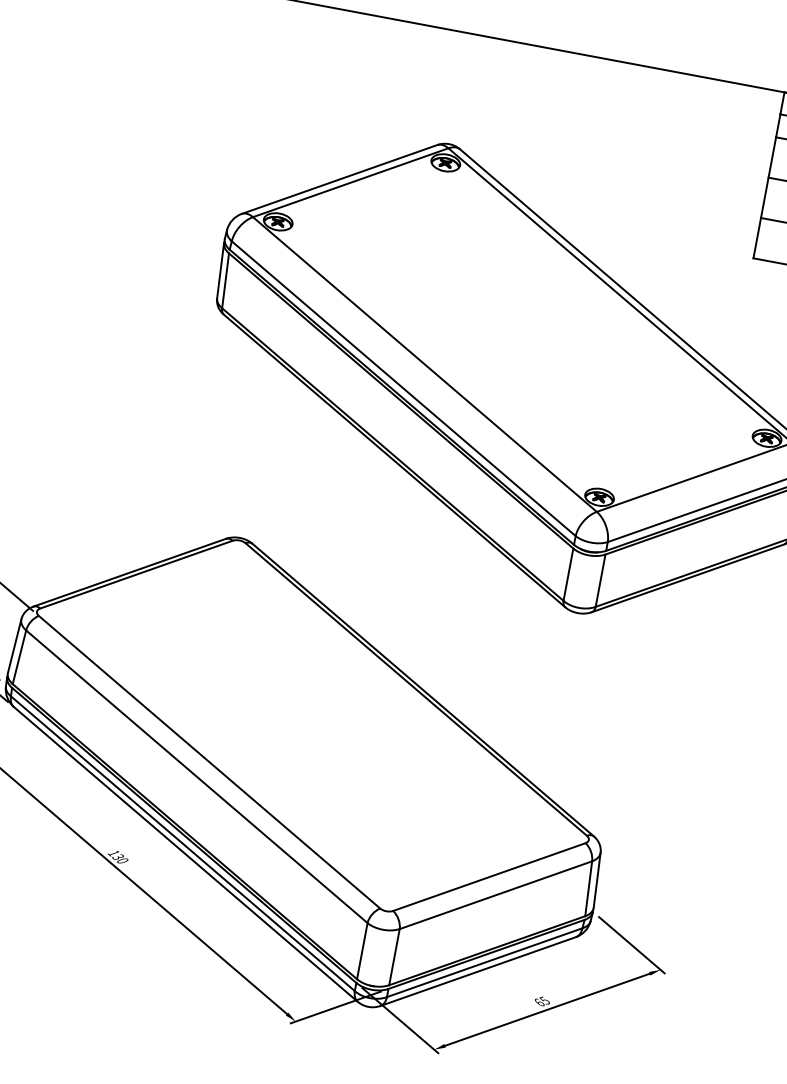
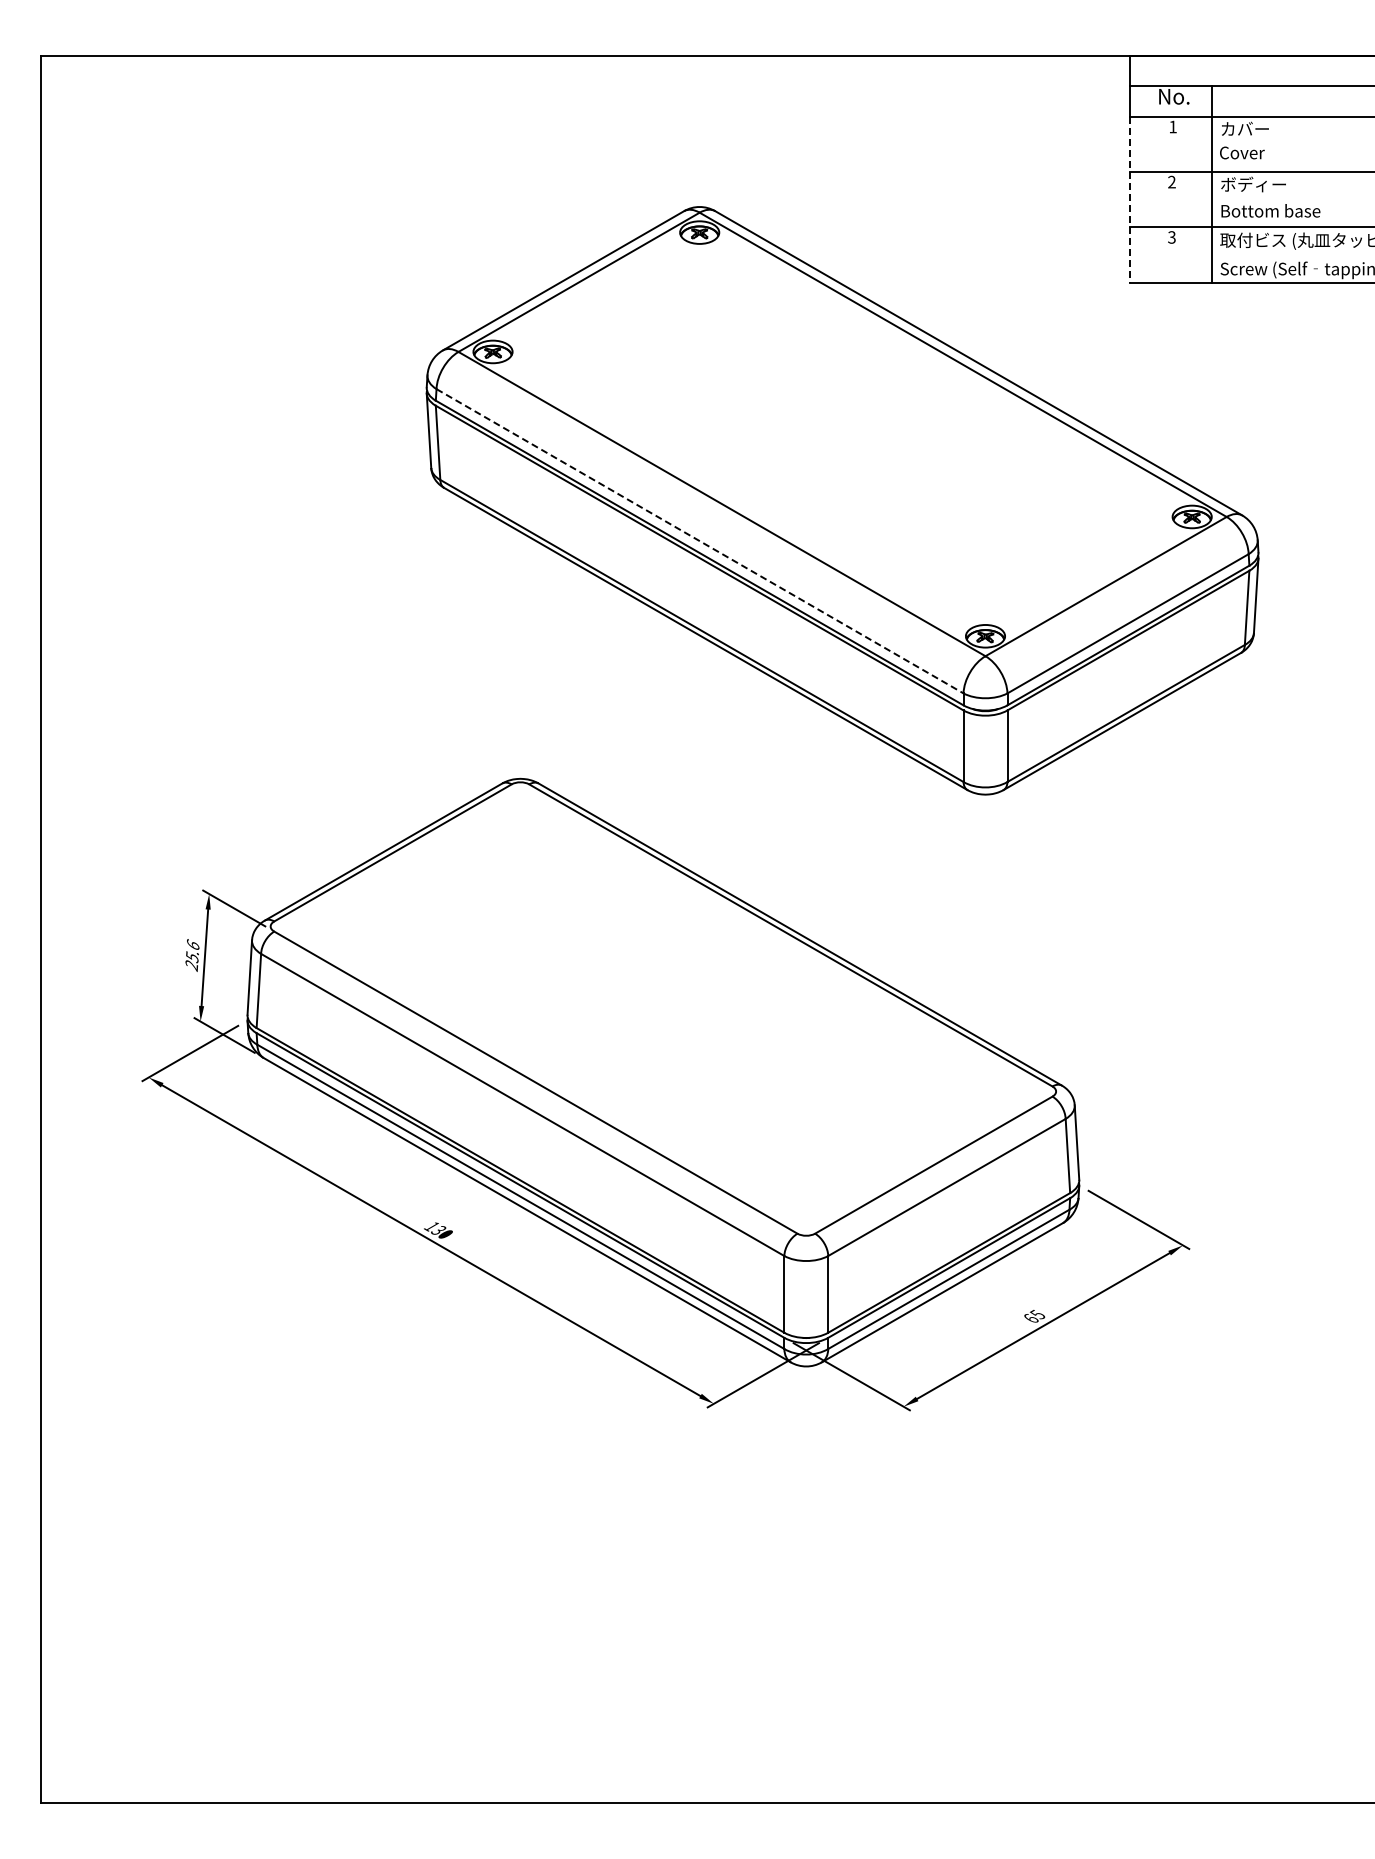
line: (764, 197) -> (1129, 199), solid -> dashed
line: (404, 388) -> (700, 541), solid -> dashed

